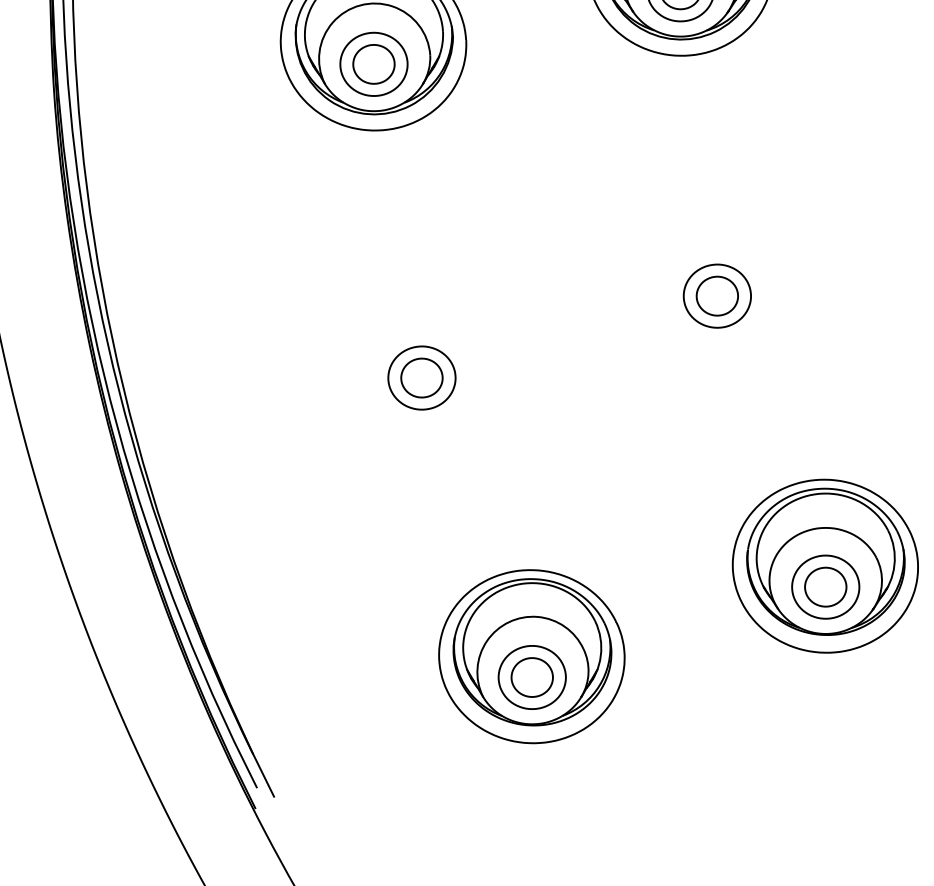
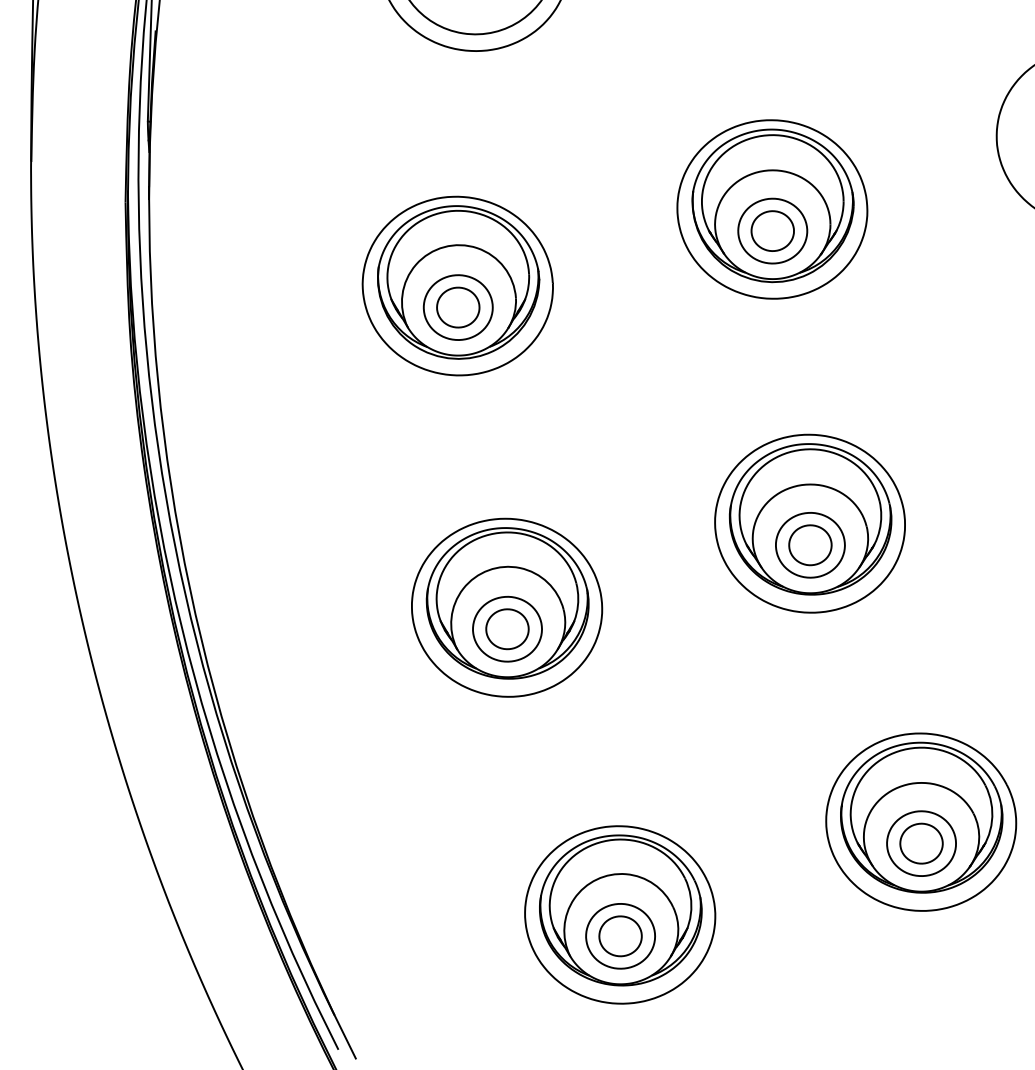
part: (716, 274) -> (809, 523), added
part: (421, 356) -> (507, 607), added

